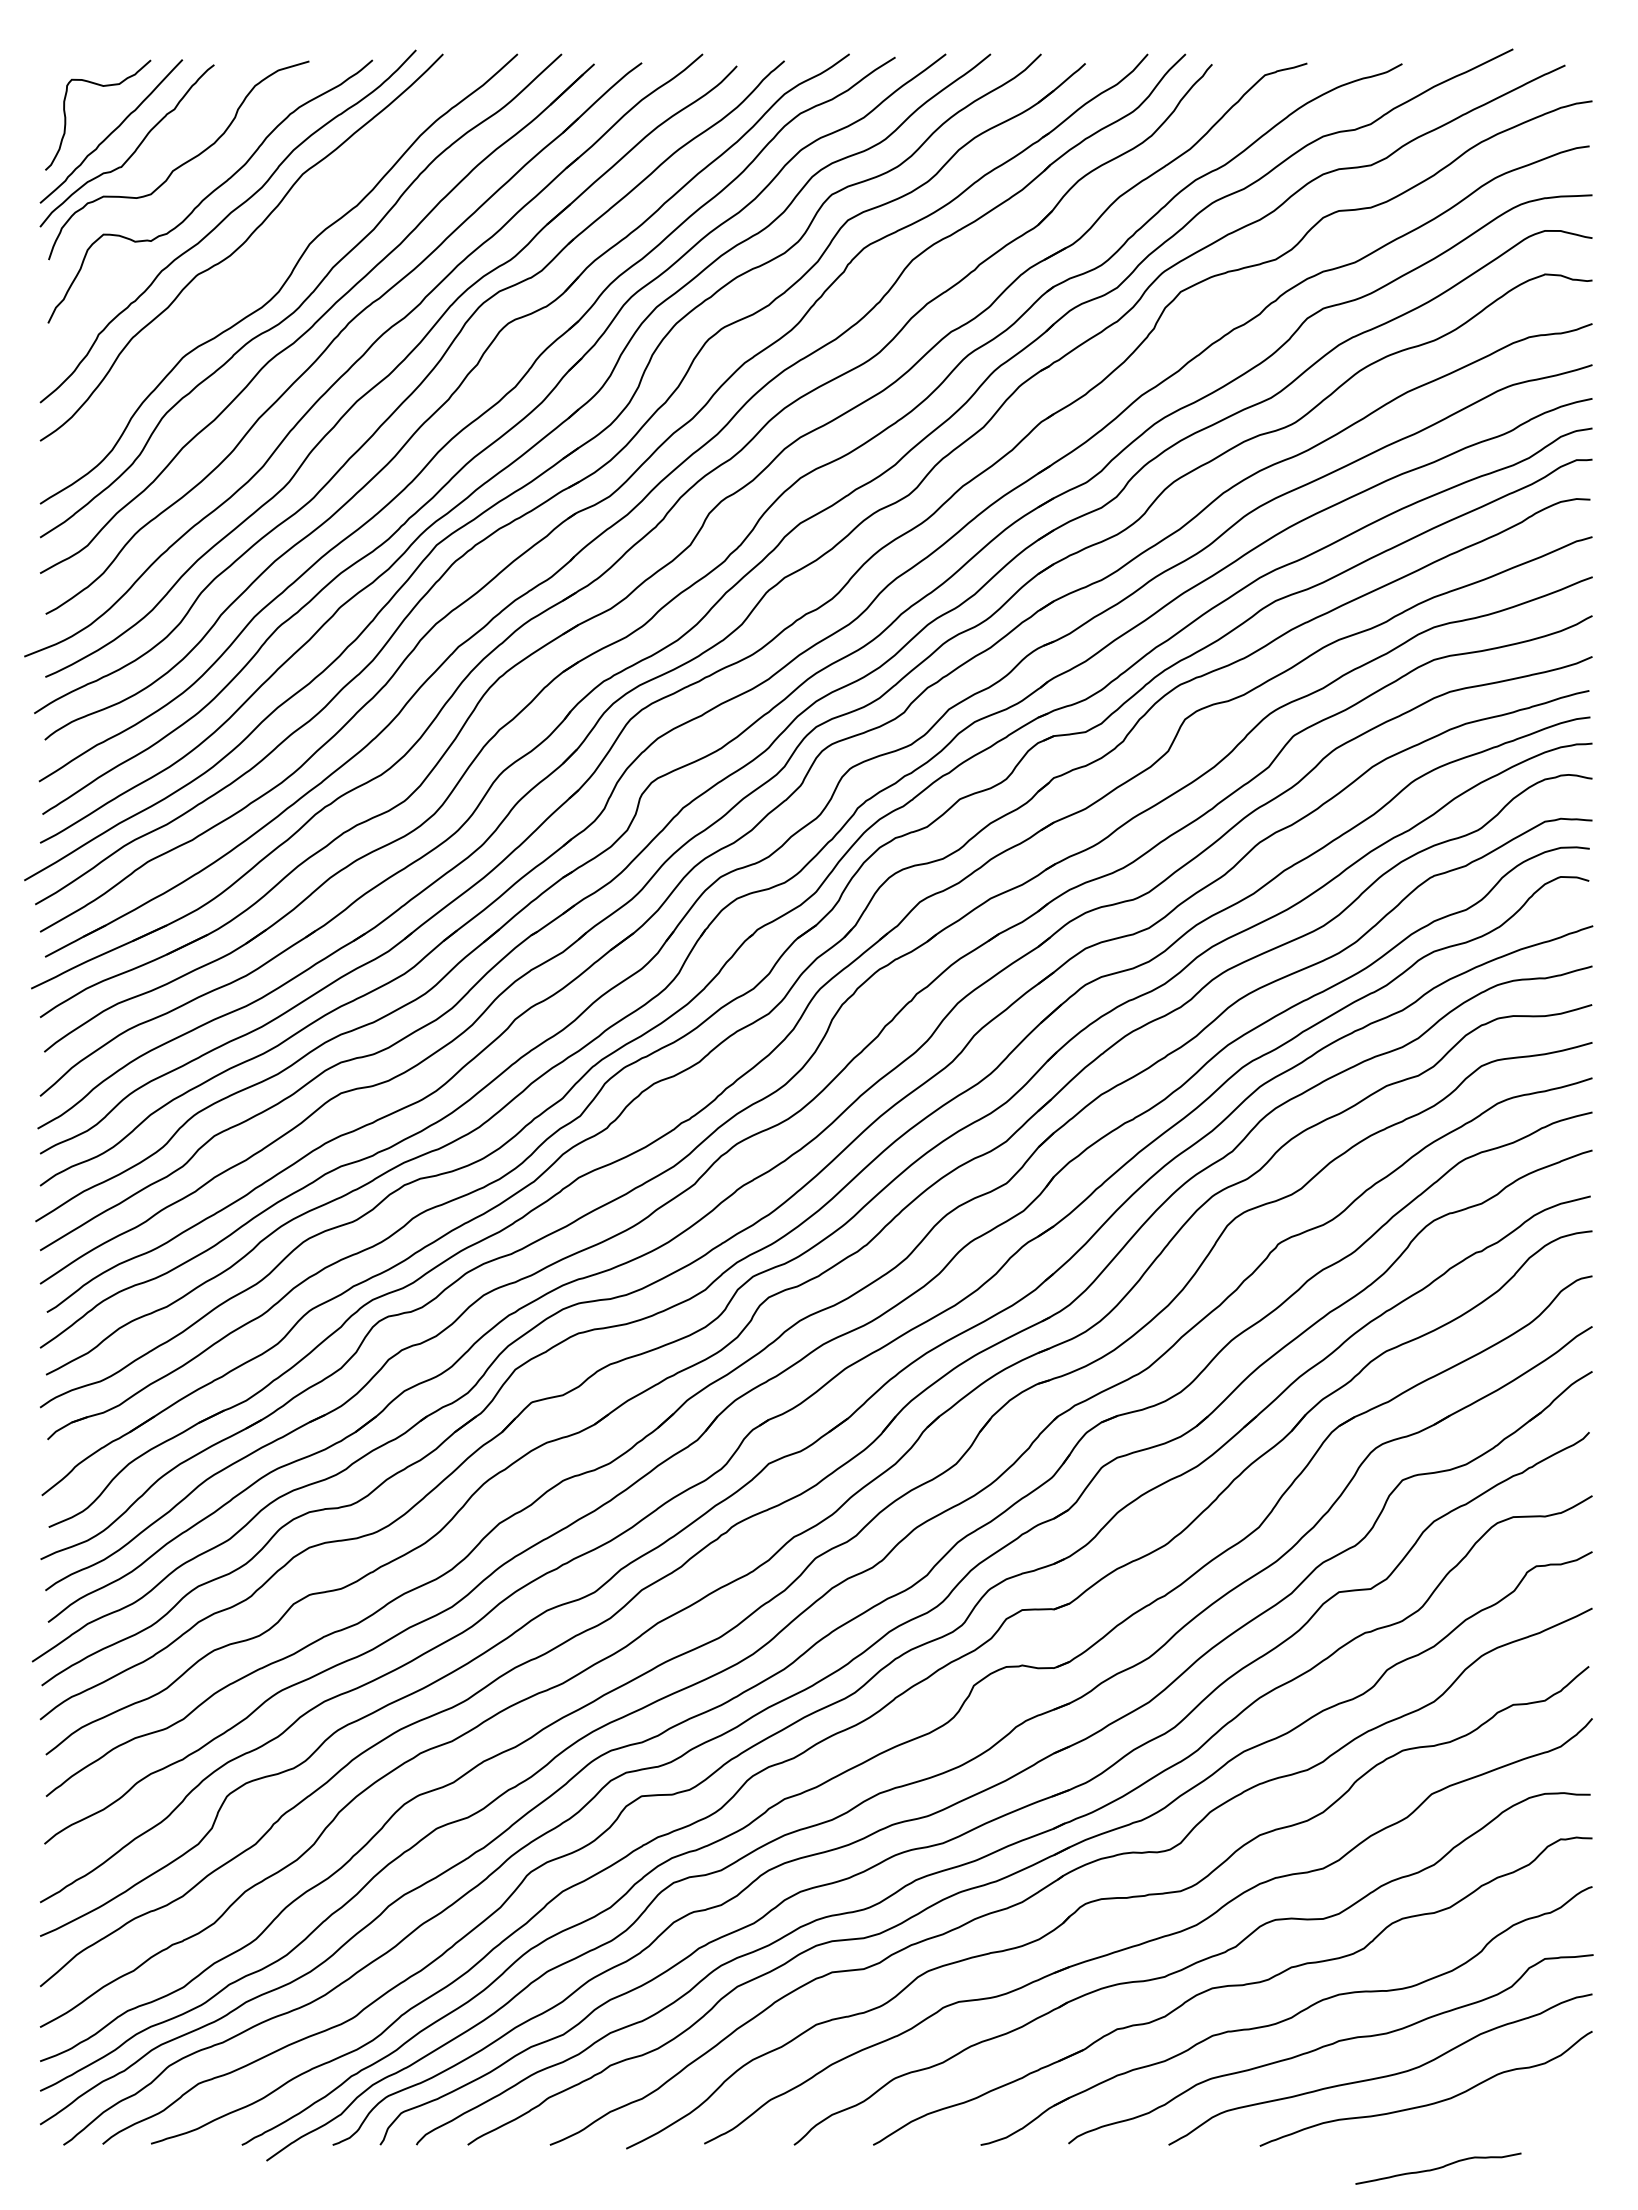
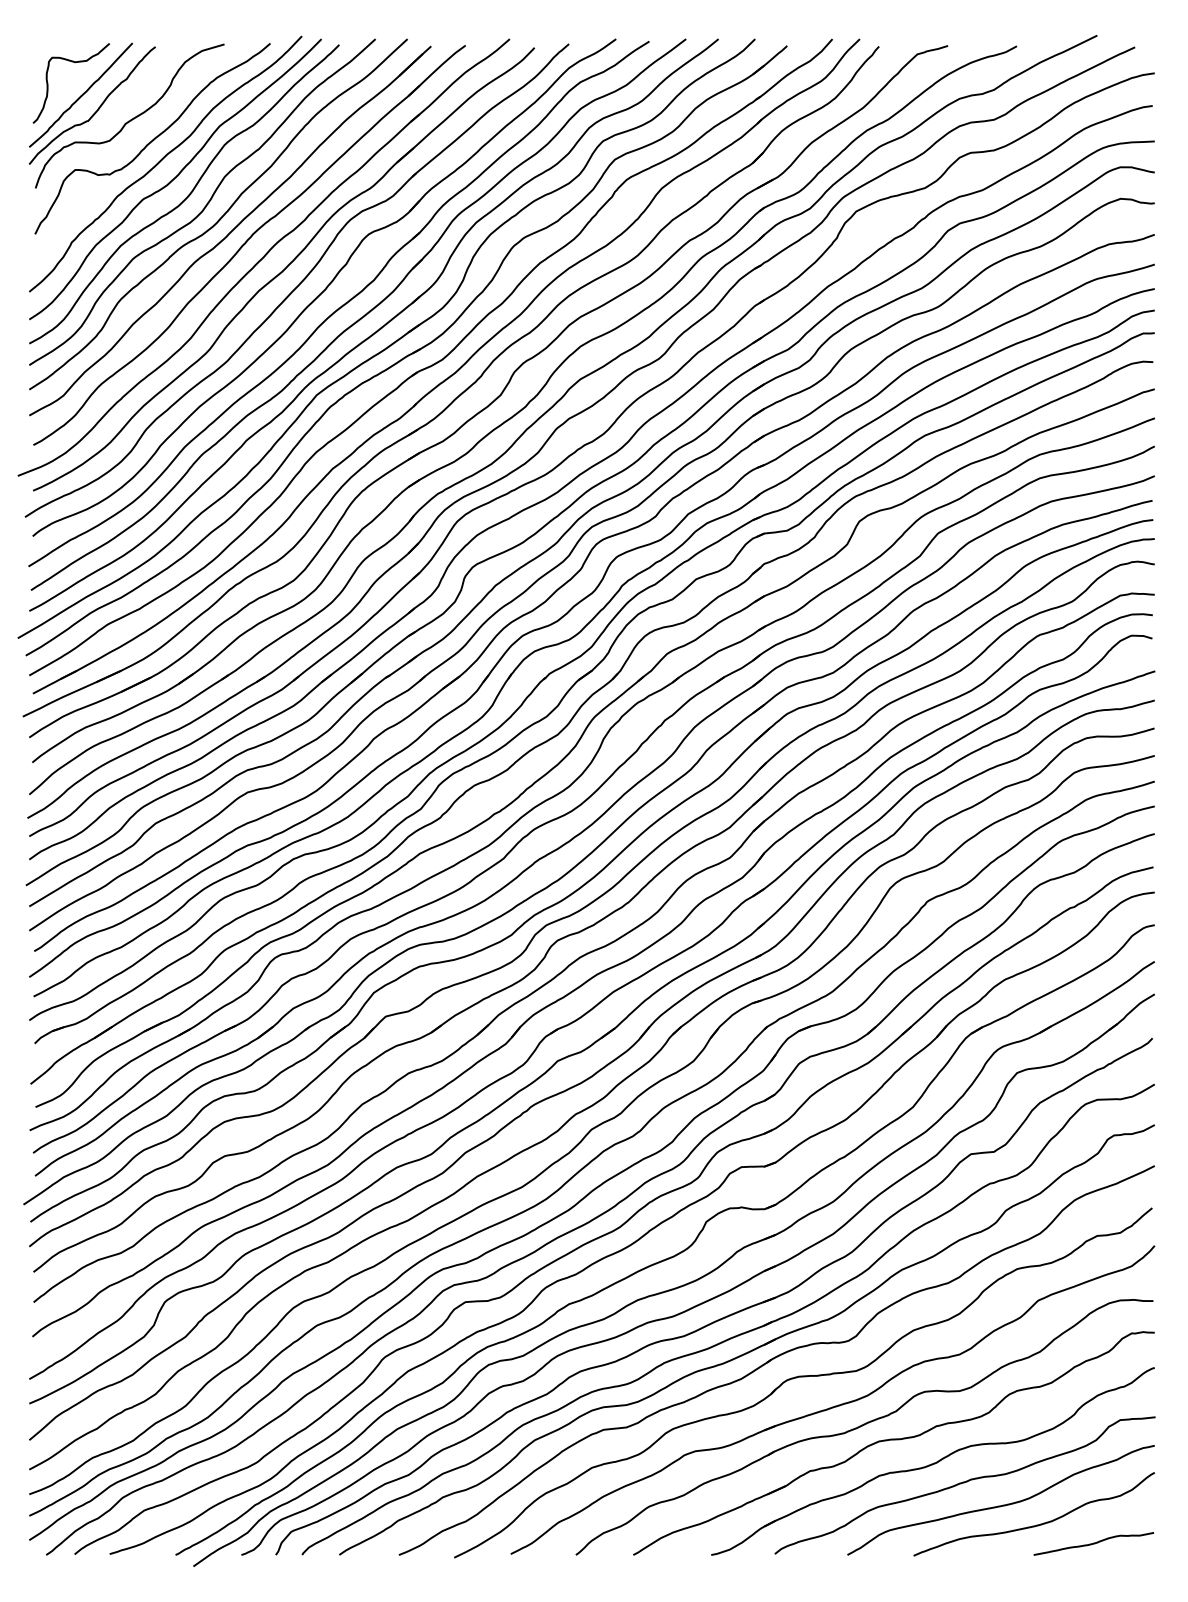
curve: (257, 271) -> (186, 196), added
curve: (1438, 2168) -> (1093, 1543), moved

